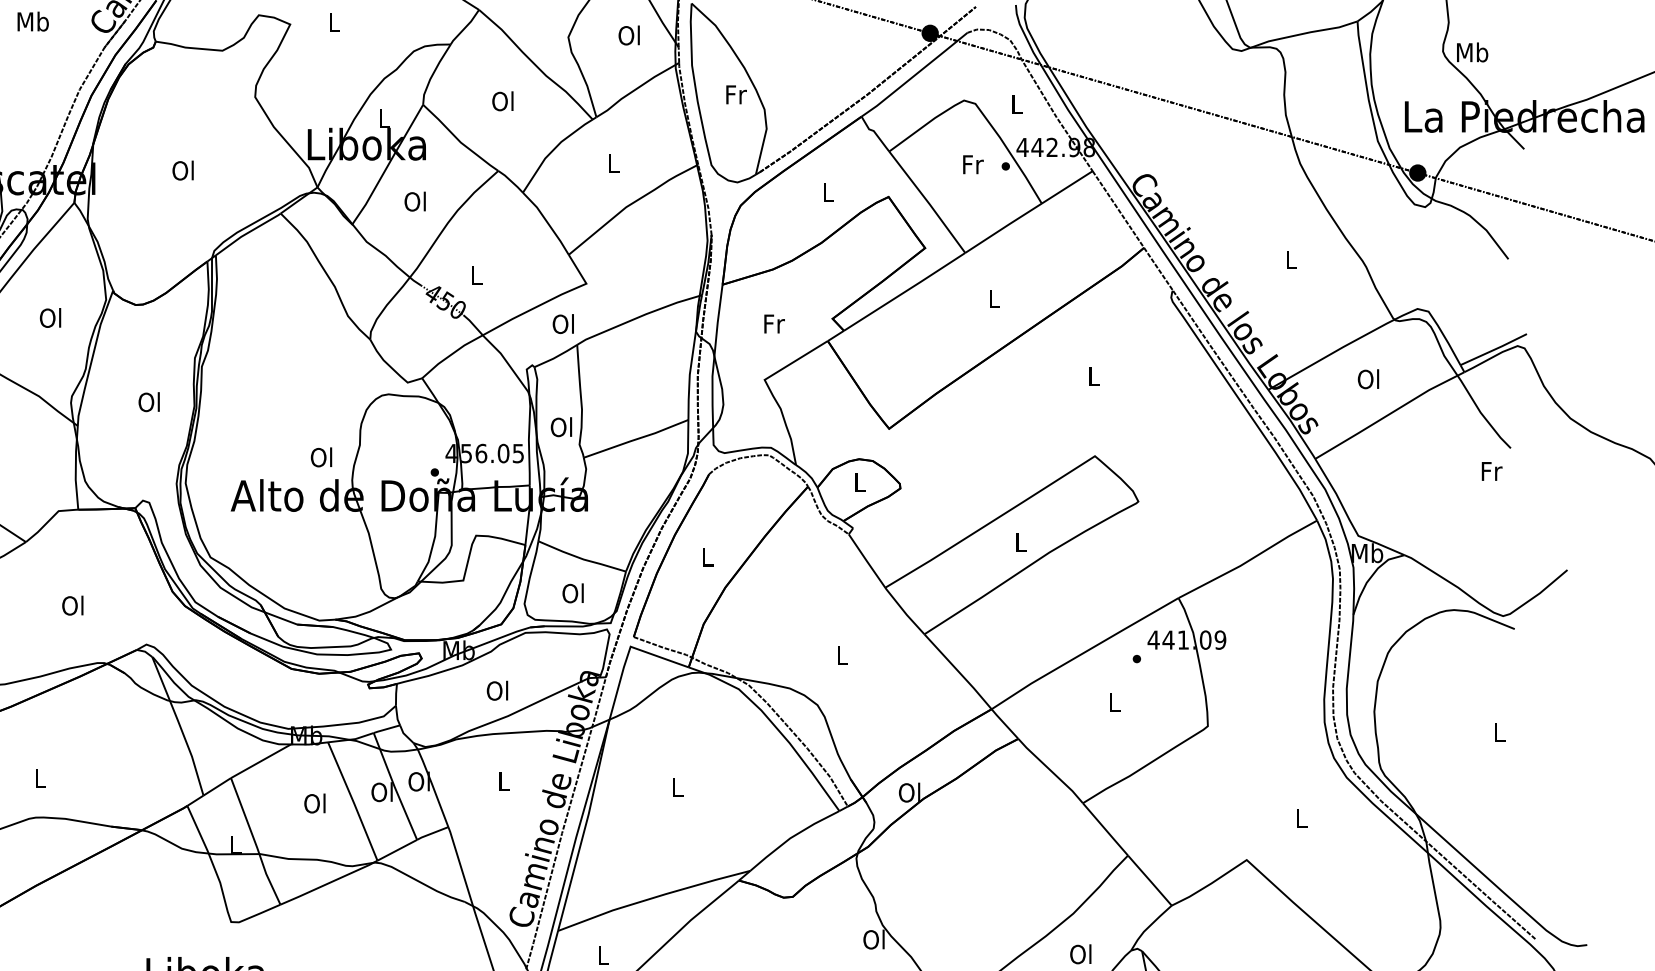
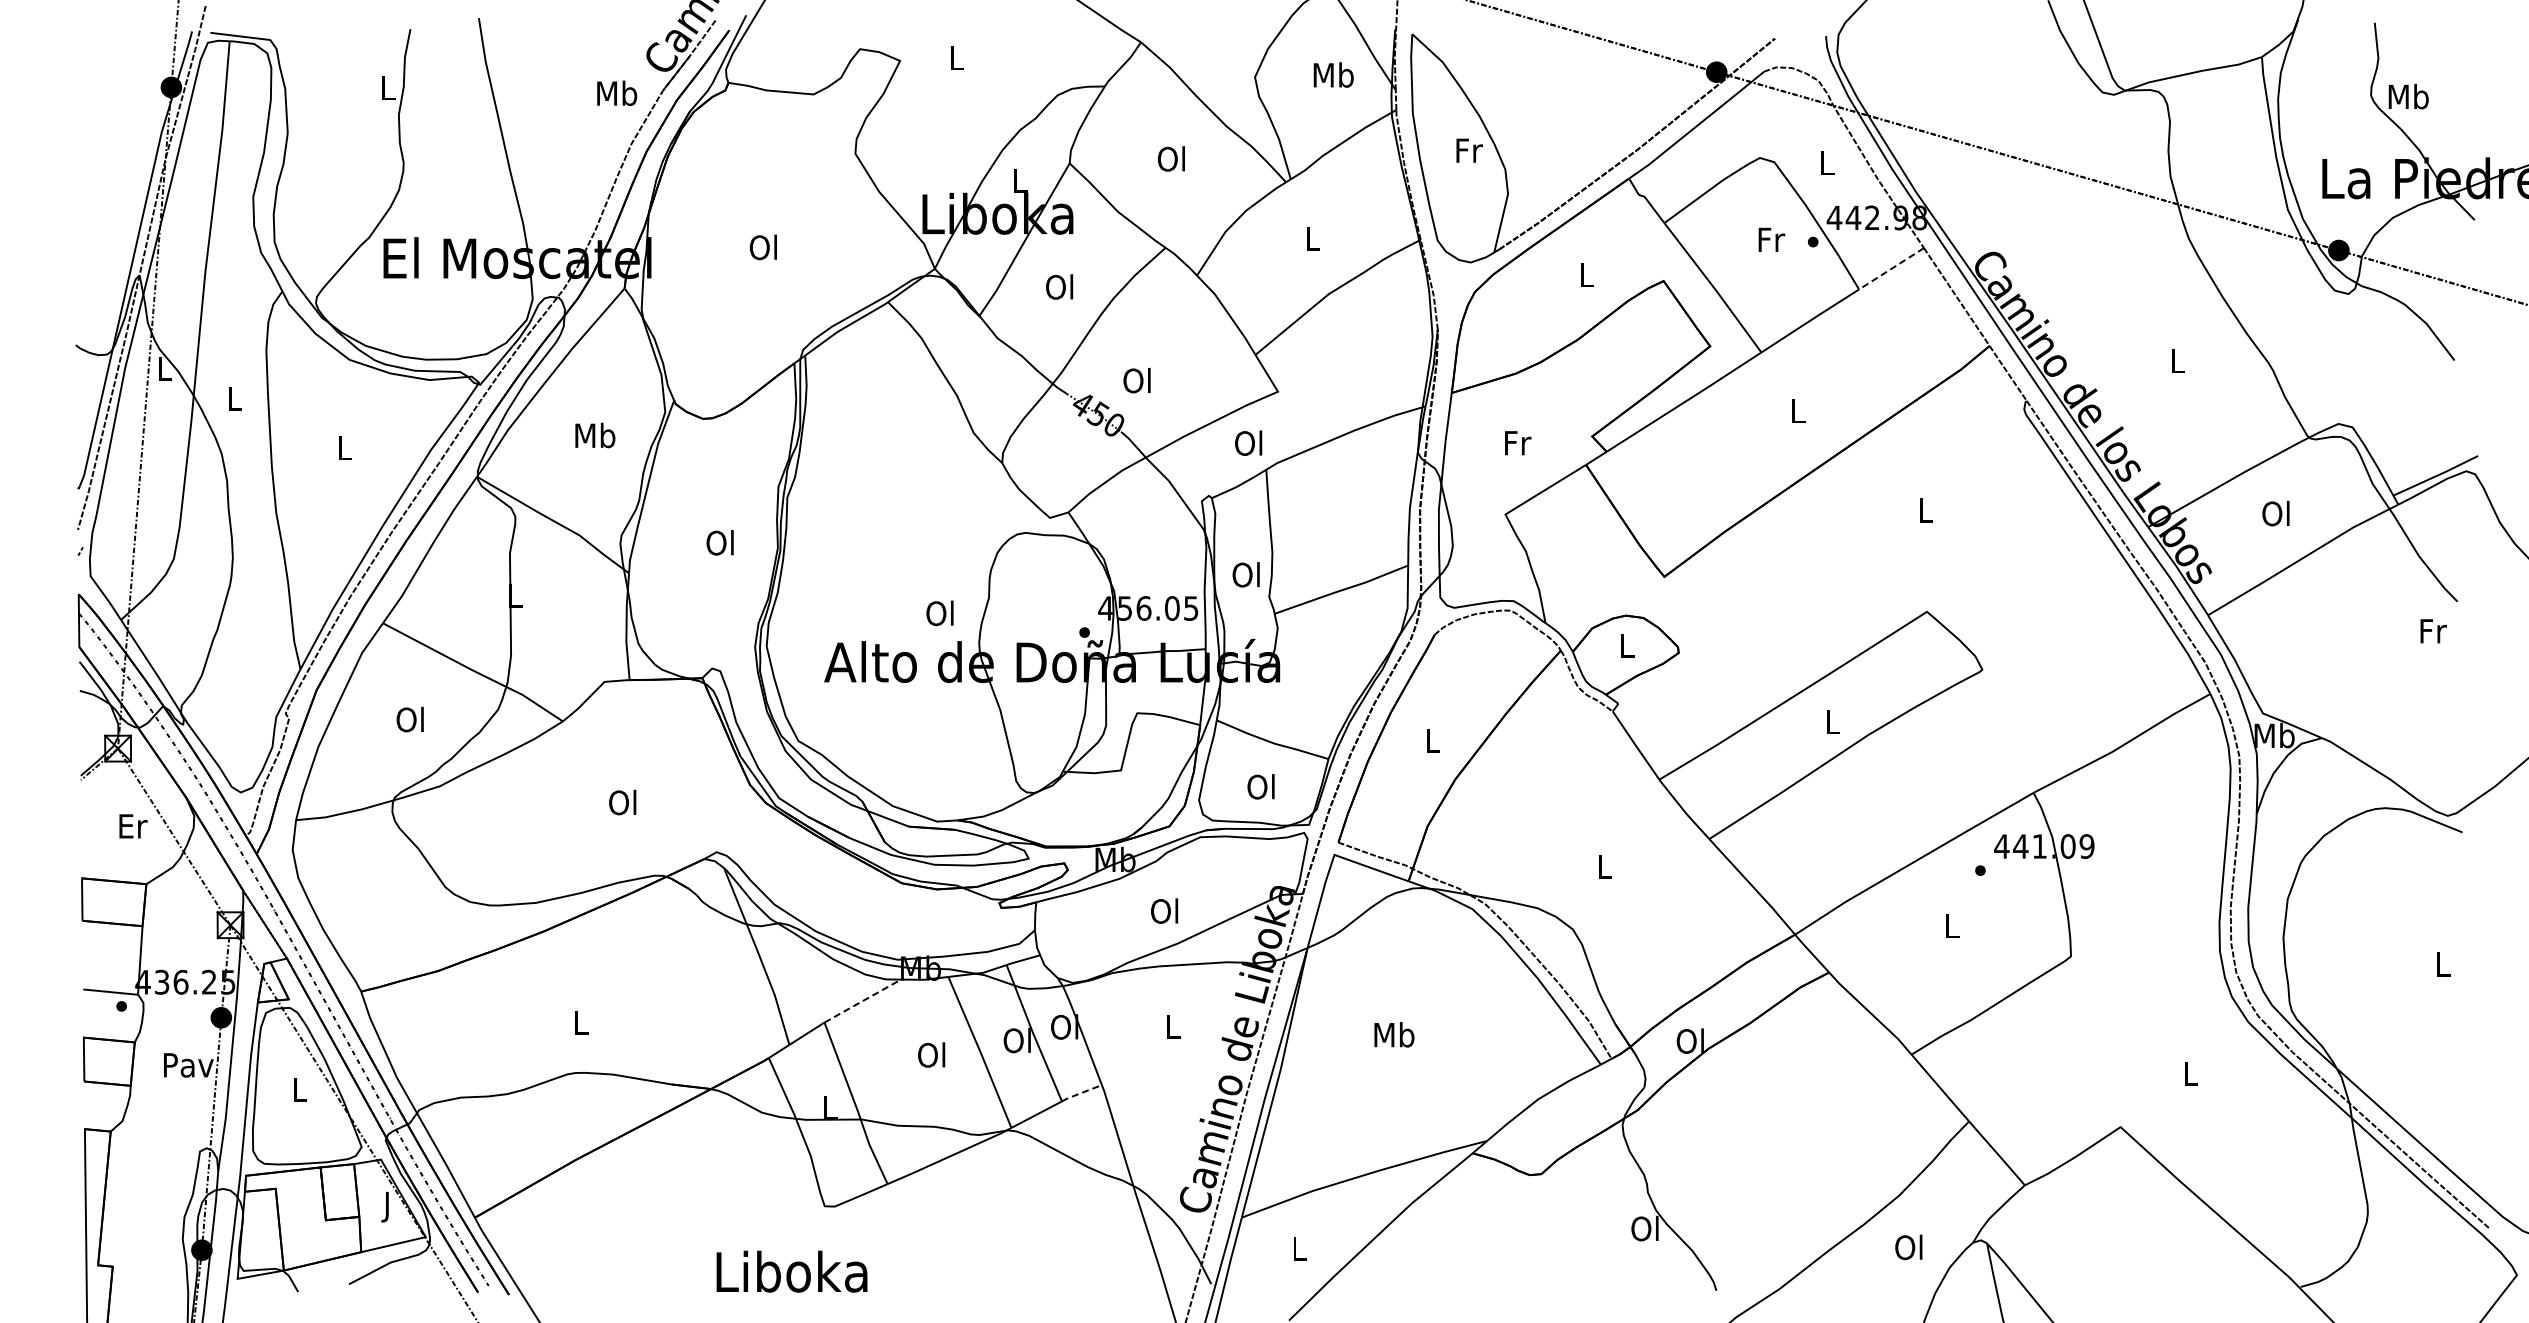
text: (33, 21) -> (617, 93), moved
text: (629, 35) -> (1333, 74), Ol -> Mb
line: (1067, 187) -> (1891, 269), solid -> dashed
text: (475, 274) -> (1136, 380), L -> Ol
text: (51, 318) -> (595, 435), Ol -> Mb
line: (260, 761) -> (862, 1001), solid -> dashed
text: (677, 787) -> (1394, 1034), L -> Mb
line: (432, 832) -> (1081, 1092), solid -> dashed

